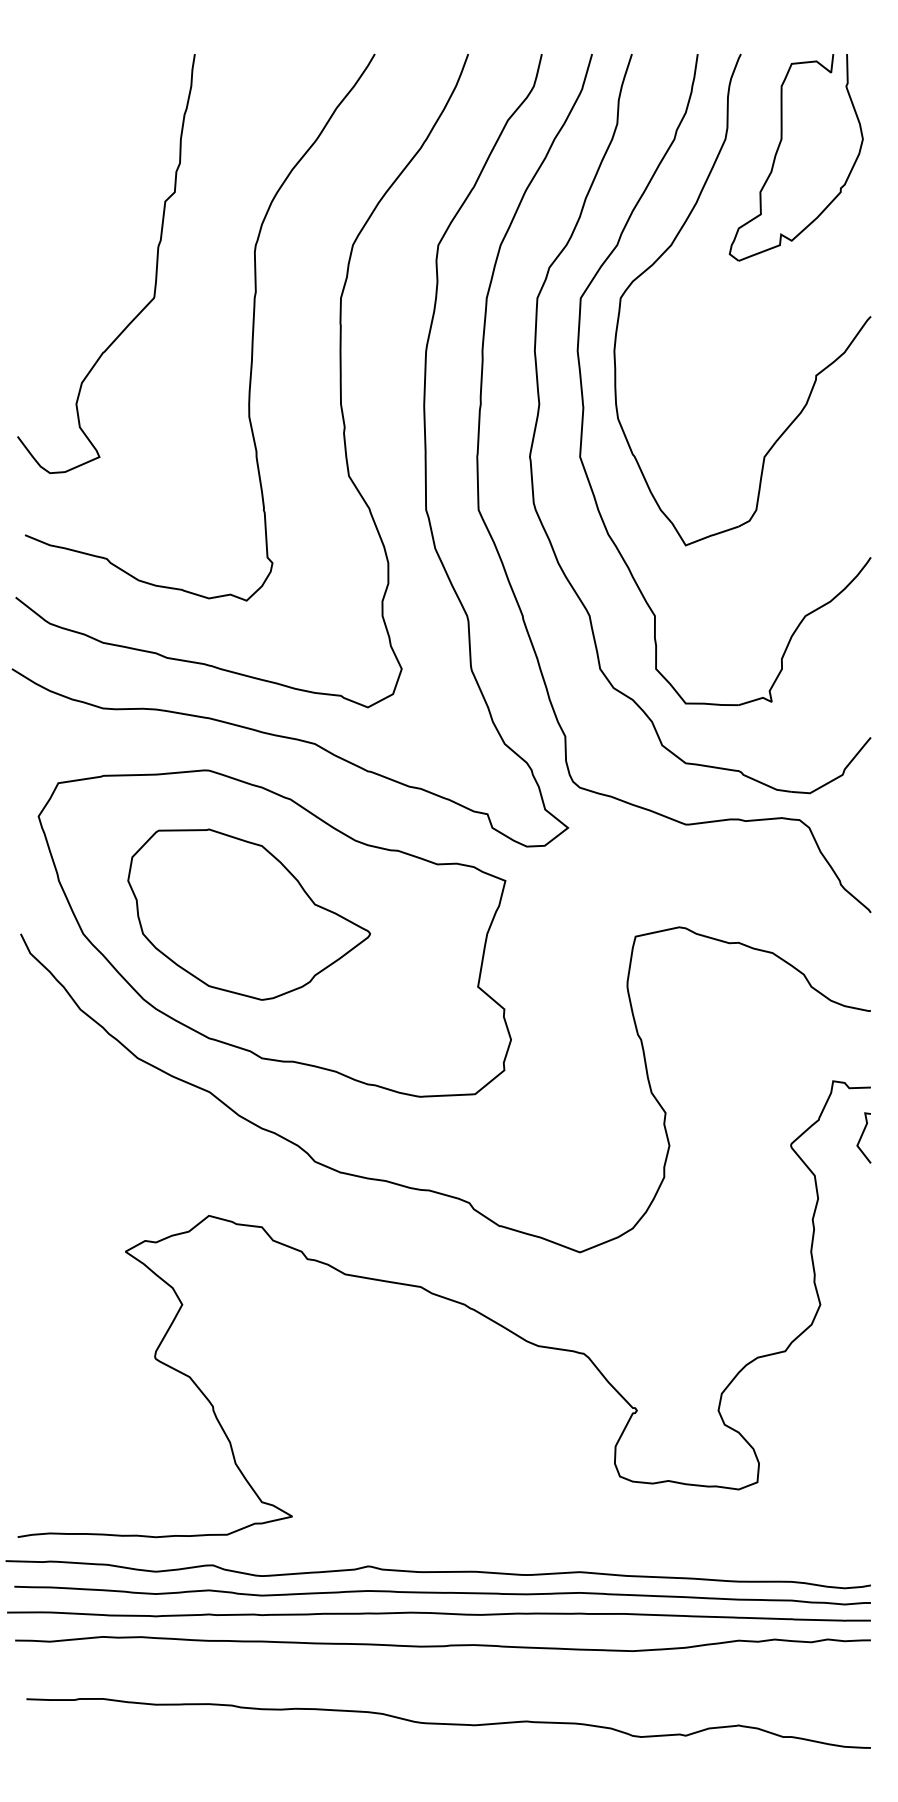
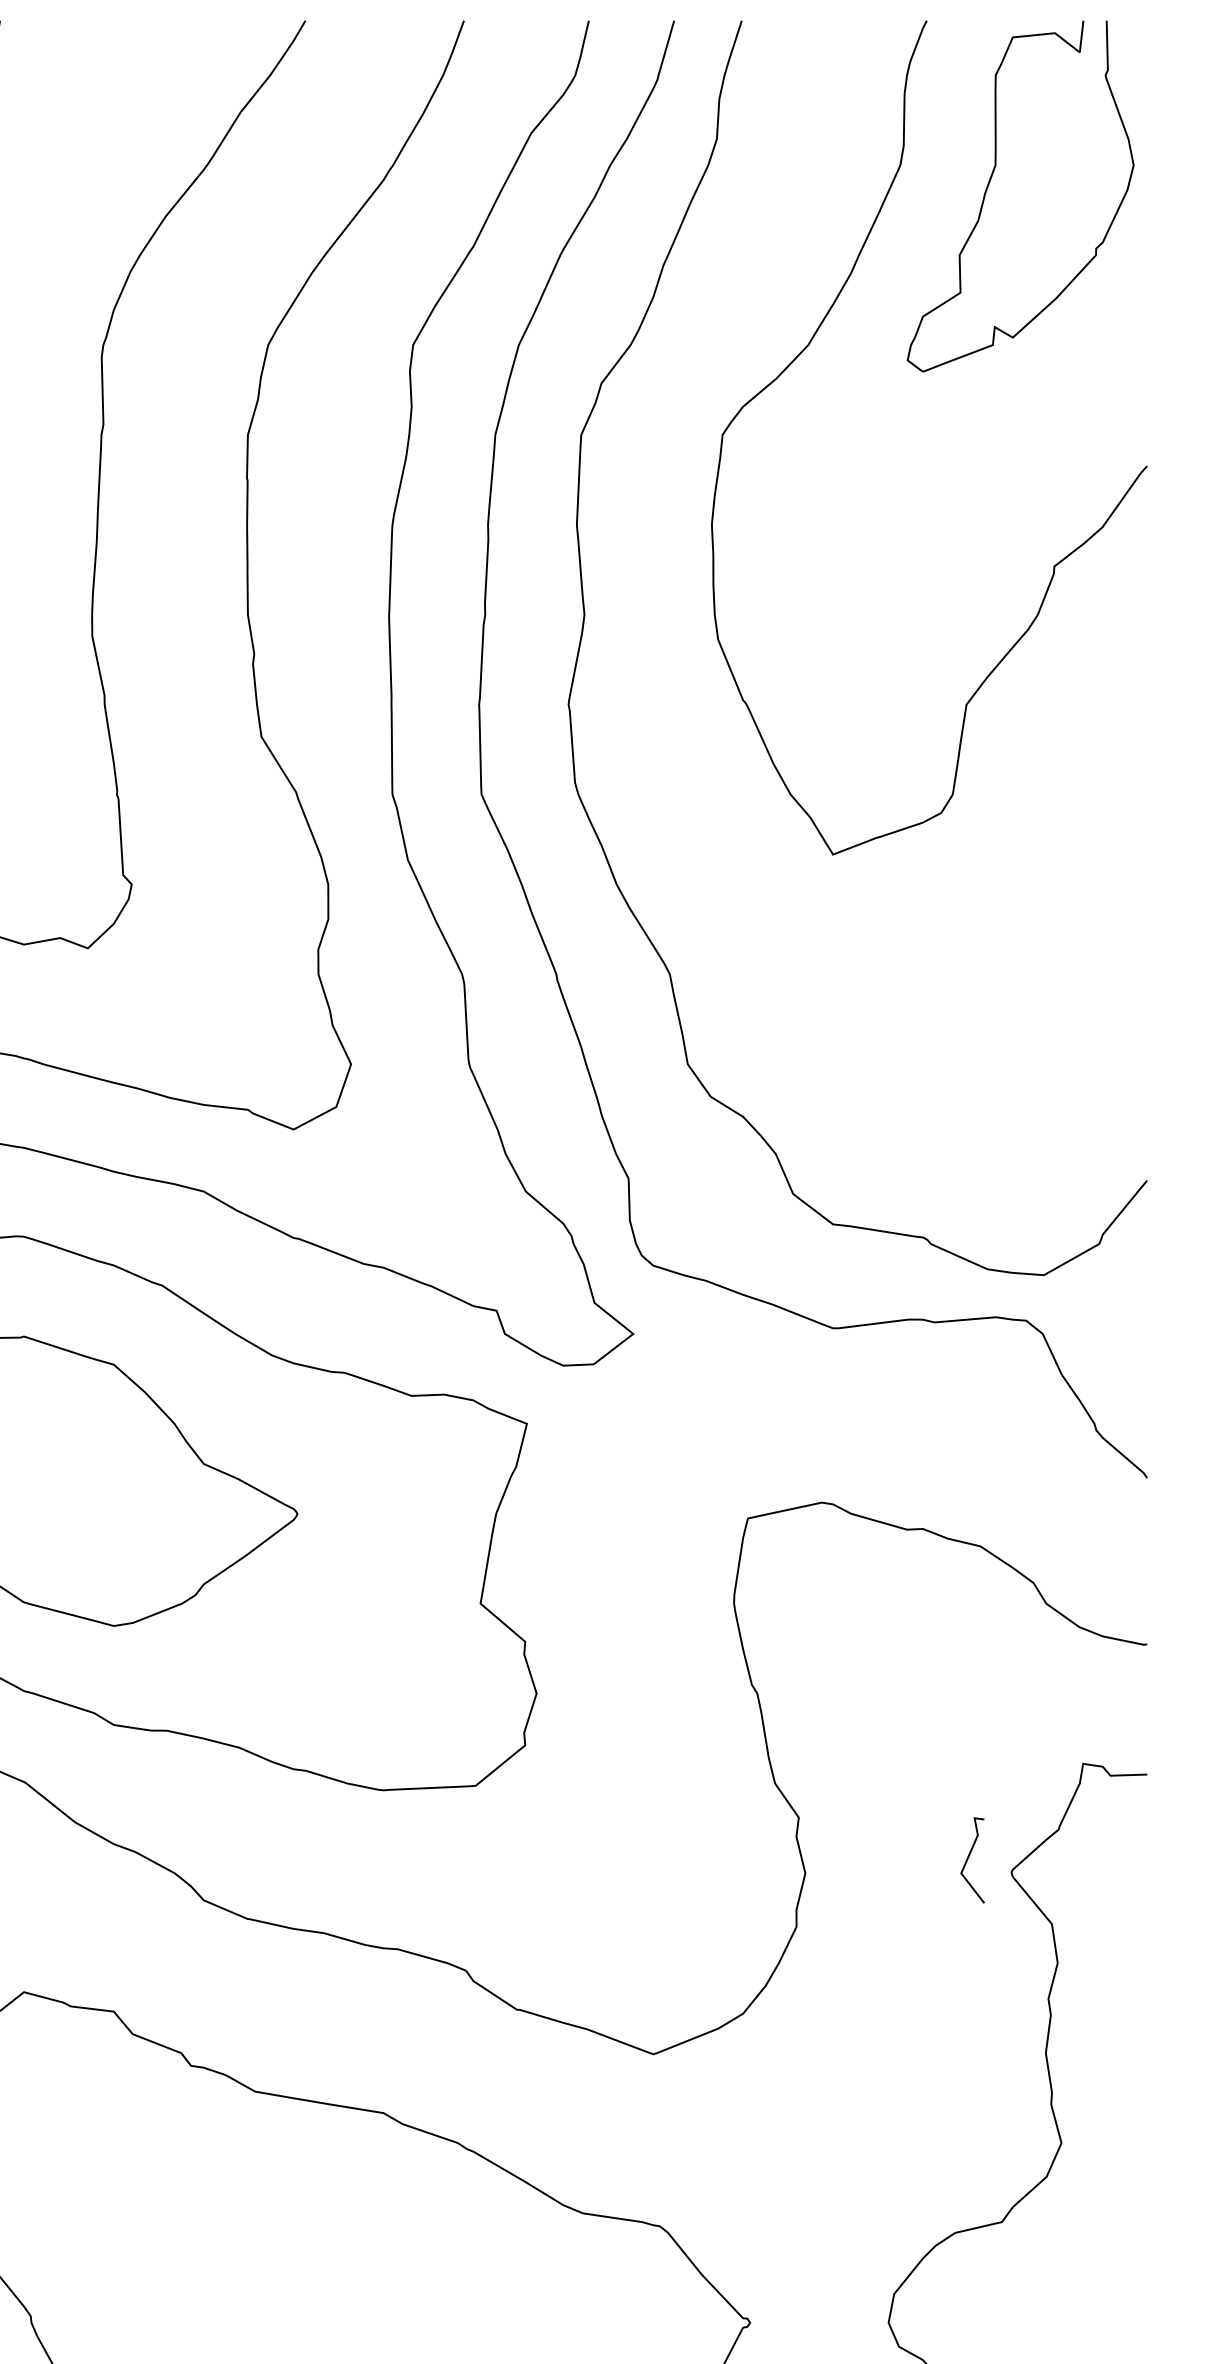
part: (583, 395) -> (659, 600), removed
line: (862, 1136) -> (970, 1857), moved

